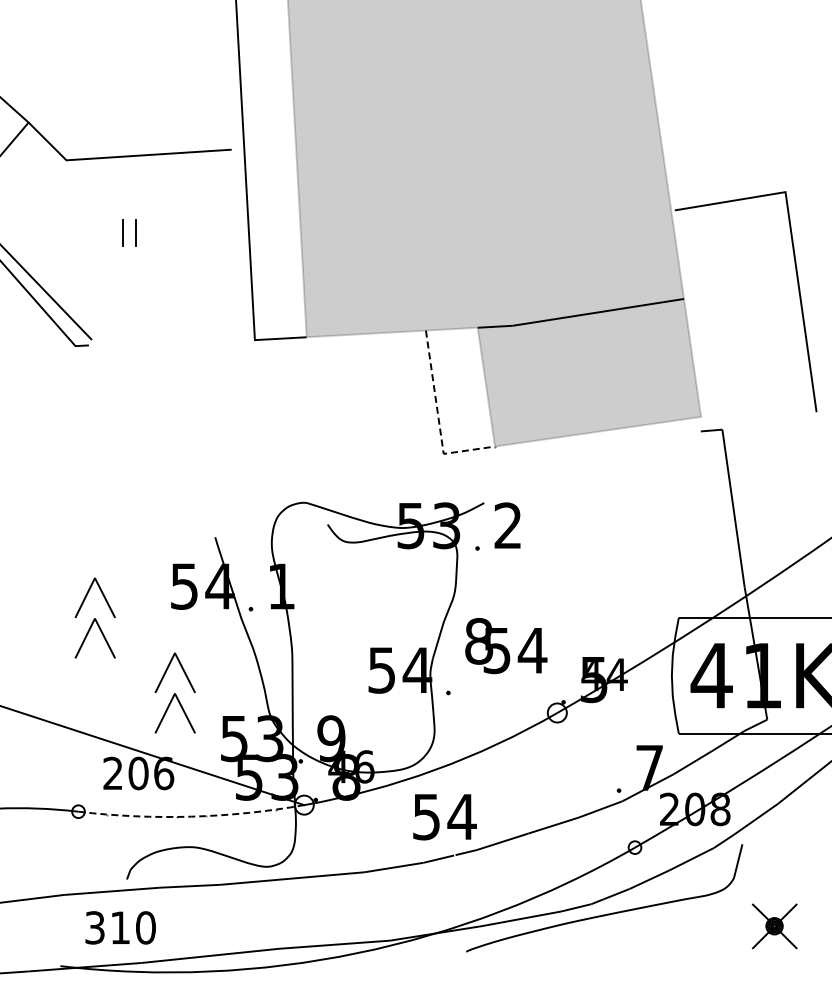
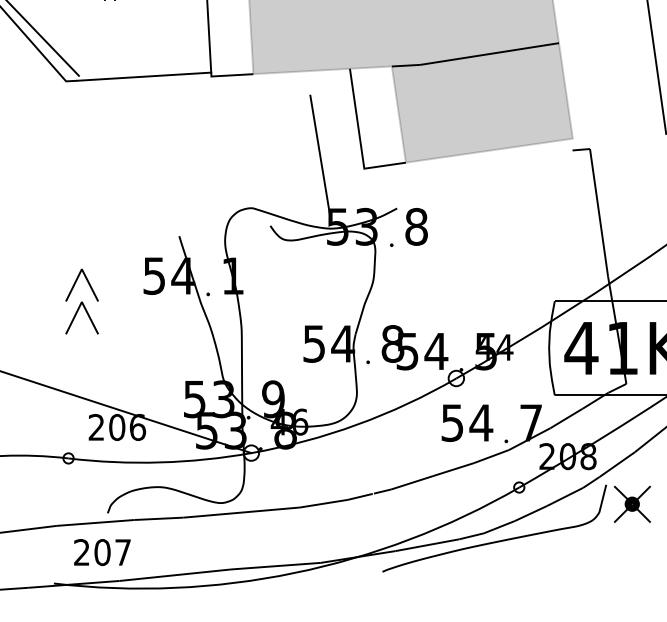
line: (171, 340) -> (143, 76), added
line: (438, 418) -> (360, 139), dashed -> solid
line: (389, 440) -> (320, 157), added
text: (508, 525) -> (416, 226), 2 -> 8
text: (506, 646) -> (415, 348), moved
part: (174, 692) -> (146, 361), removed
arc: (191, 816) -> (160, 462), dashed -> solid
text: (444, 817) -> (467, 423), moved
part: (774, 926) -> (632, 504), moved
text: (120, 927) -> (102, 552), 310 -> 207

